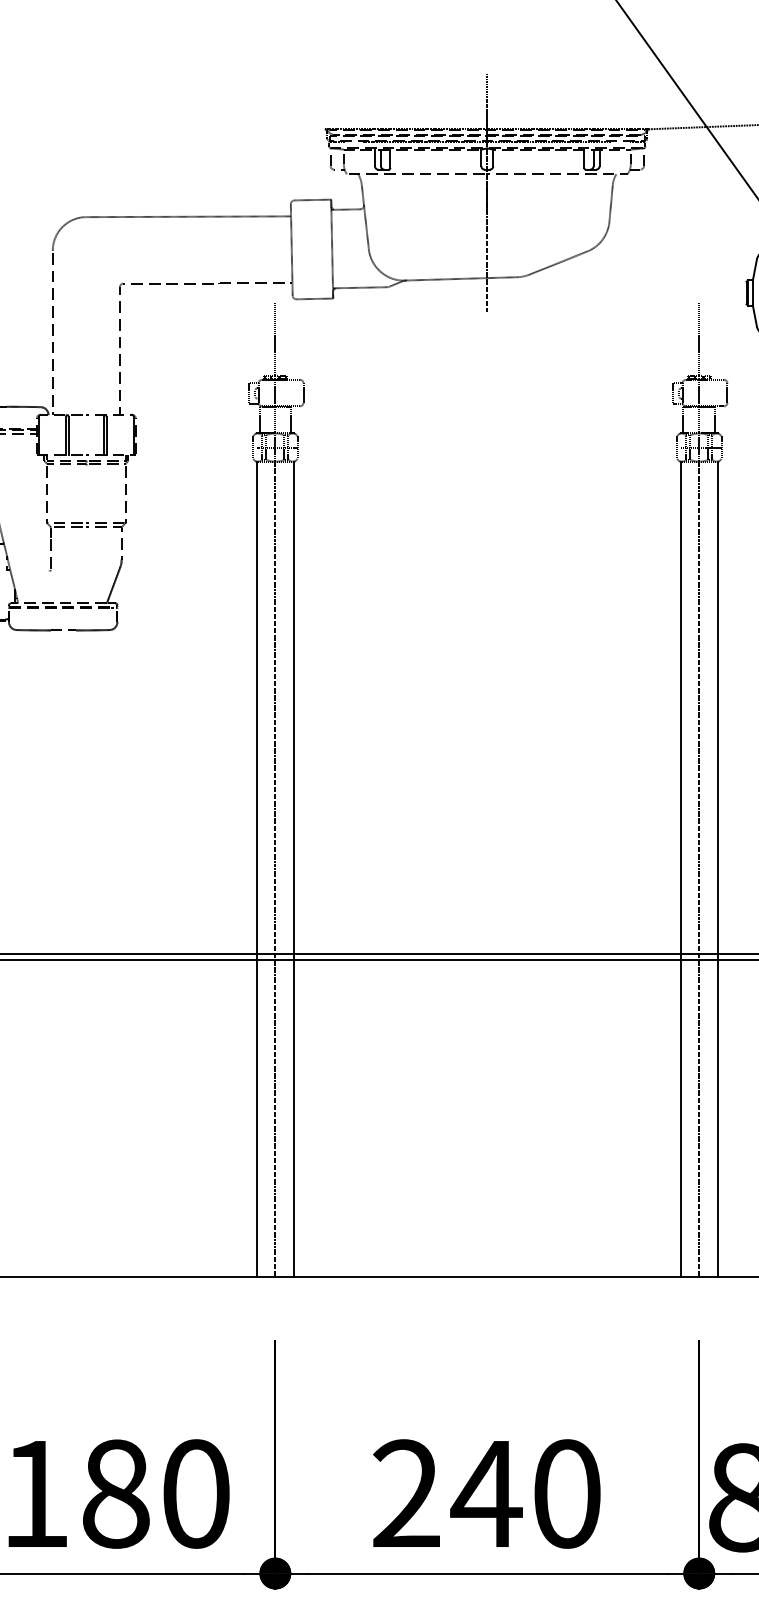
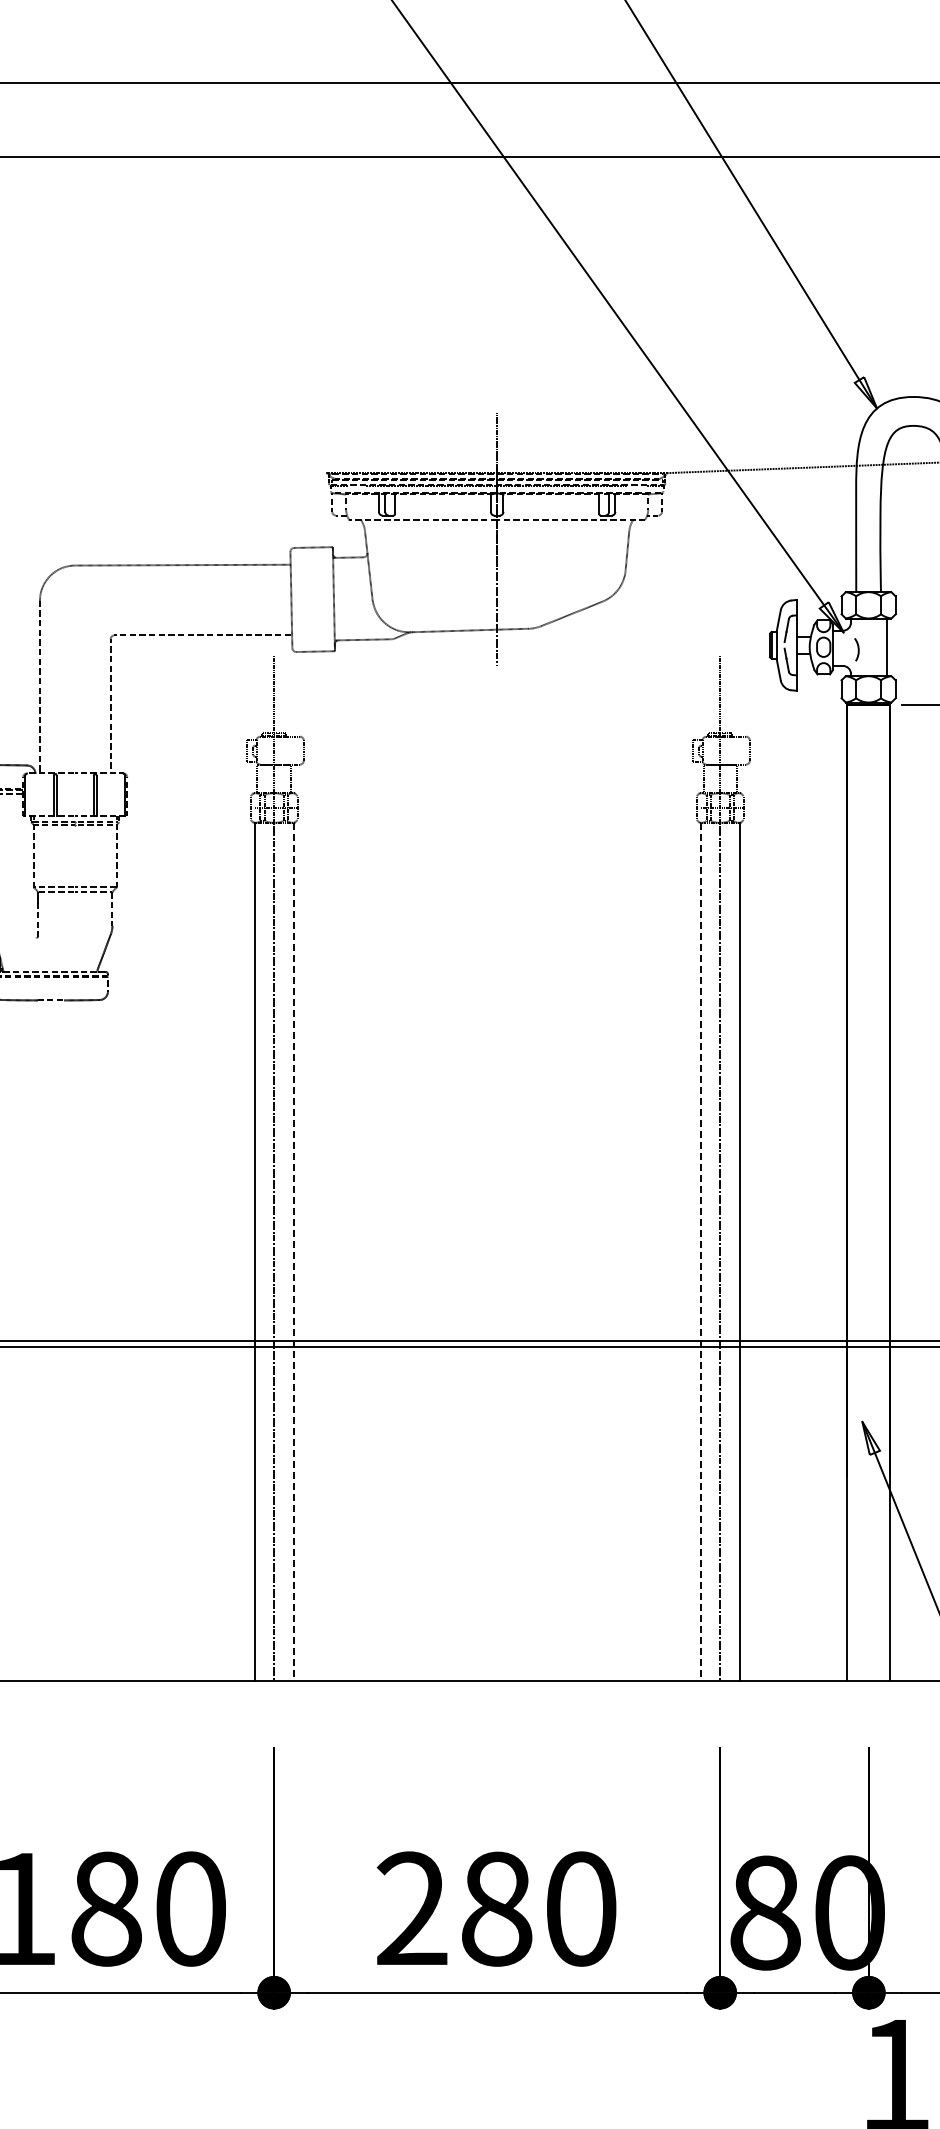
line: (293, 870) -> (293, 1252), solid -> dashed
line: (680, 870) -> (700, 1252), solid -> dashed
text: (486, 1493) -> (496, 1908), 240 -> 280

